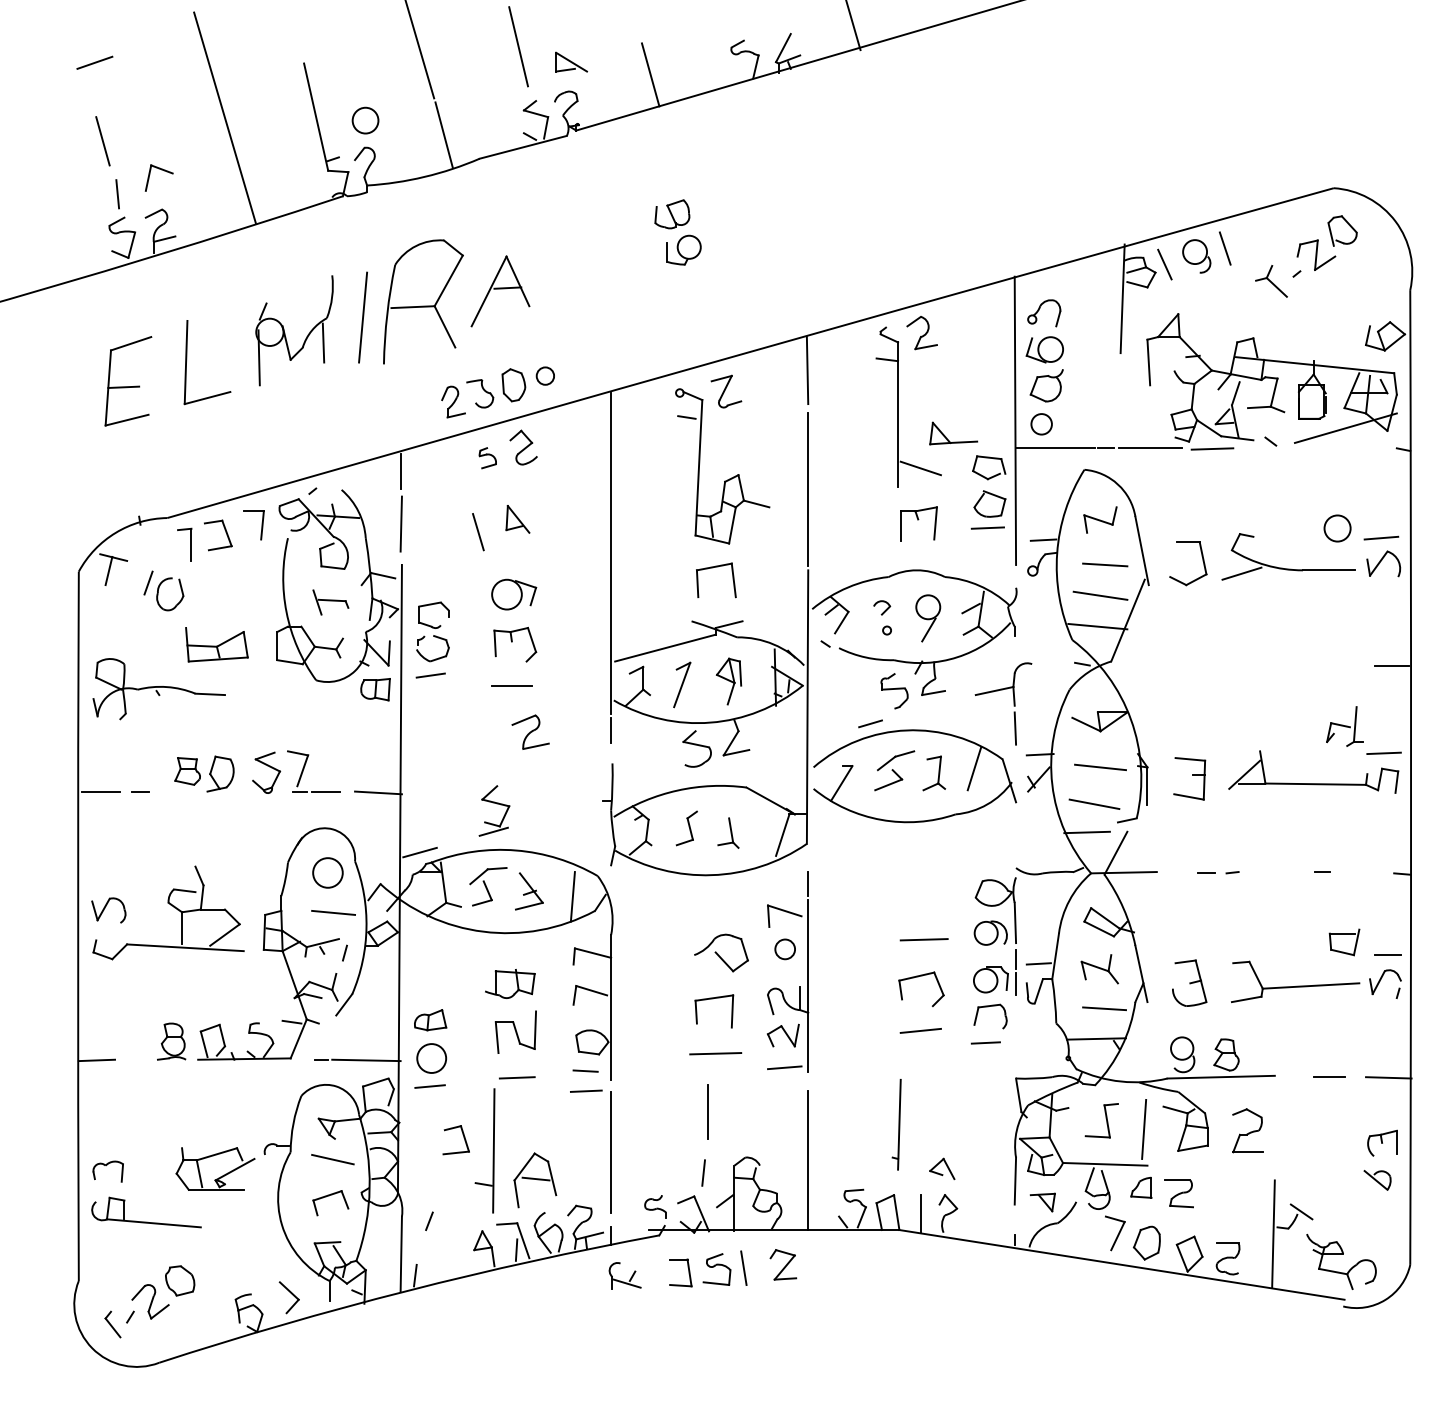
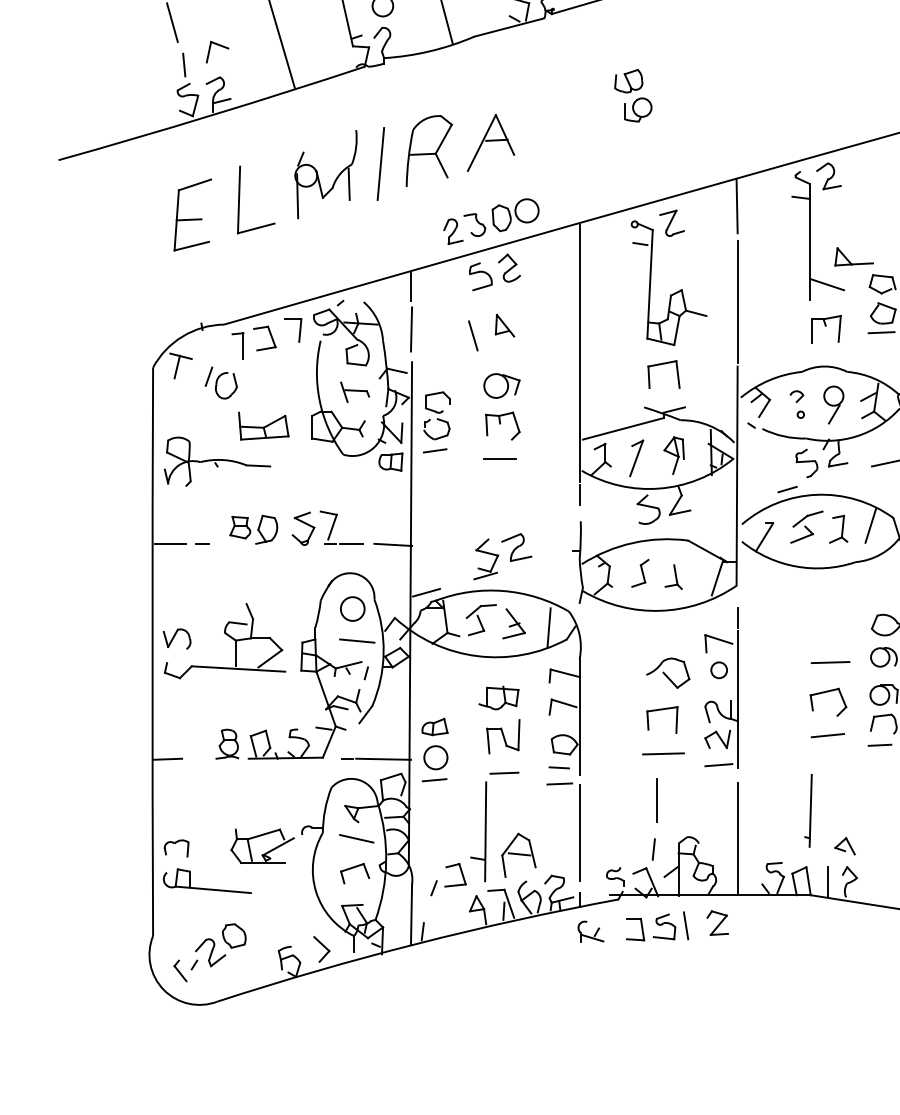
part: (423, 301) -> (429, 151), size x0.71
circle: (544, 375) -> (526, 210), size x1.67
part: (487, 457) -> (480, 276), size x1.67
part: (530, 731) -> (516, 546), moved
part: (463, 1138) -> (461, 873), moved

